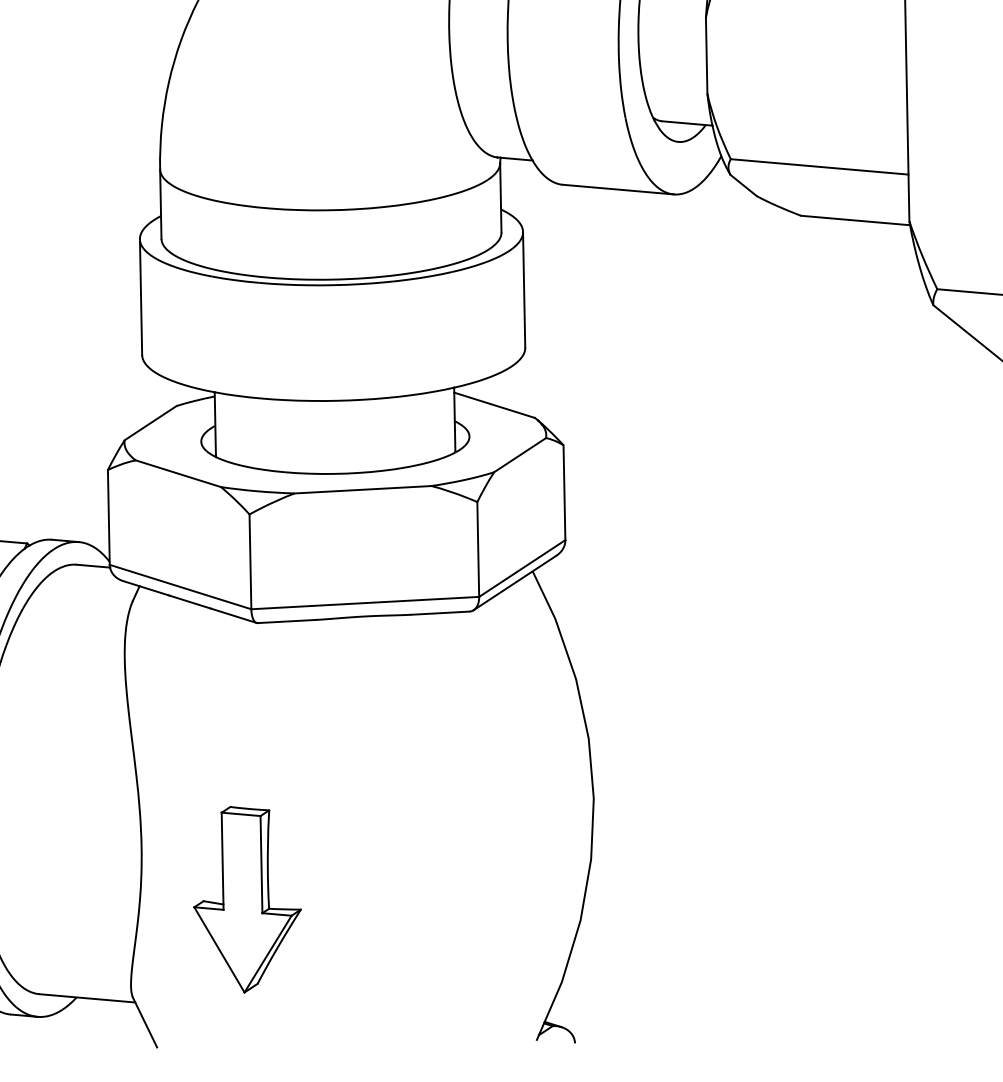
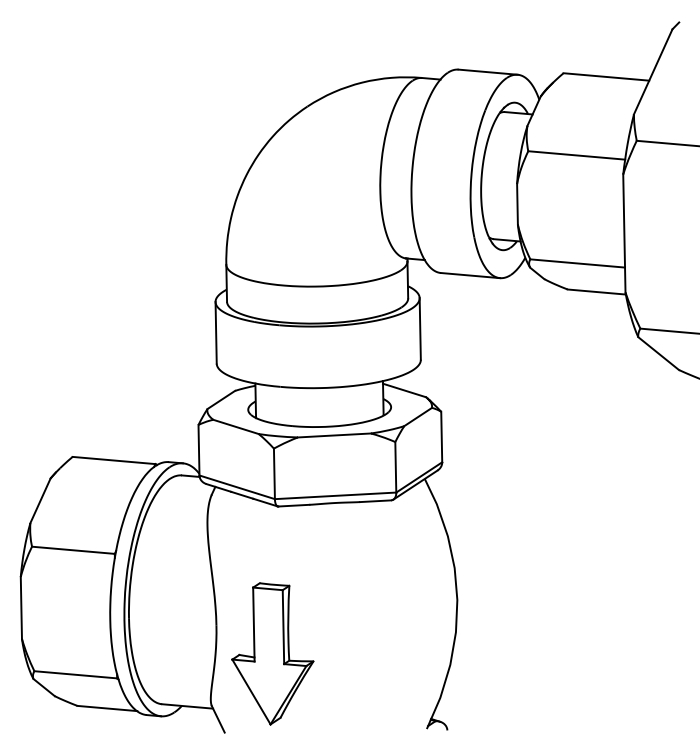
part: (246, 898) -> (272, 653), size x1.43

